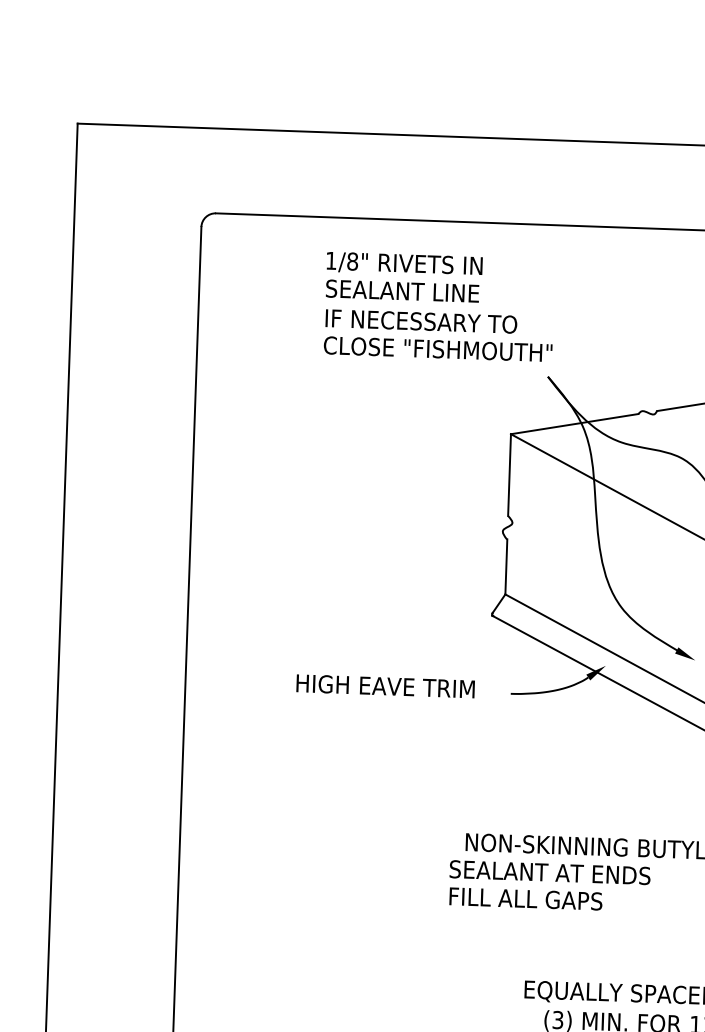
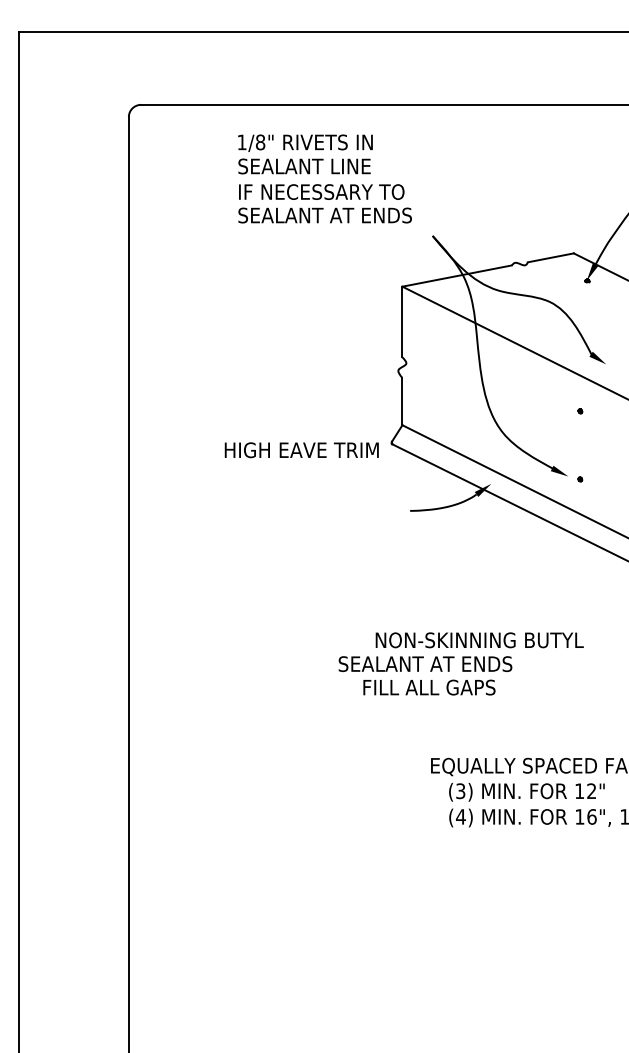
text: (437, 349) -> (336, 215), CLOSE "FISHMOUTH" -> SEALANT AT ENDS
text: (385, 686) -> (301, 450), moved
text: (550, 871) -> (425, 663), moved

